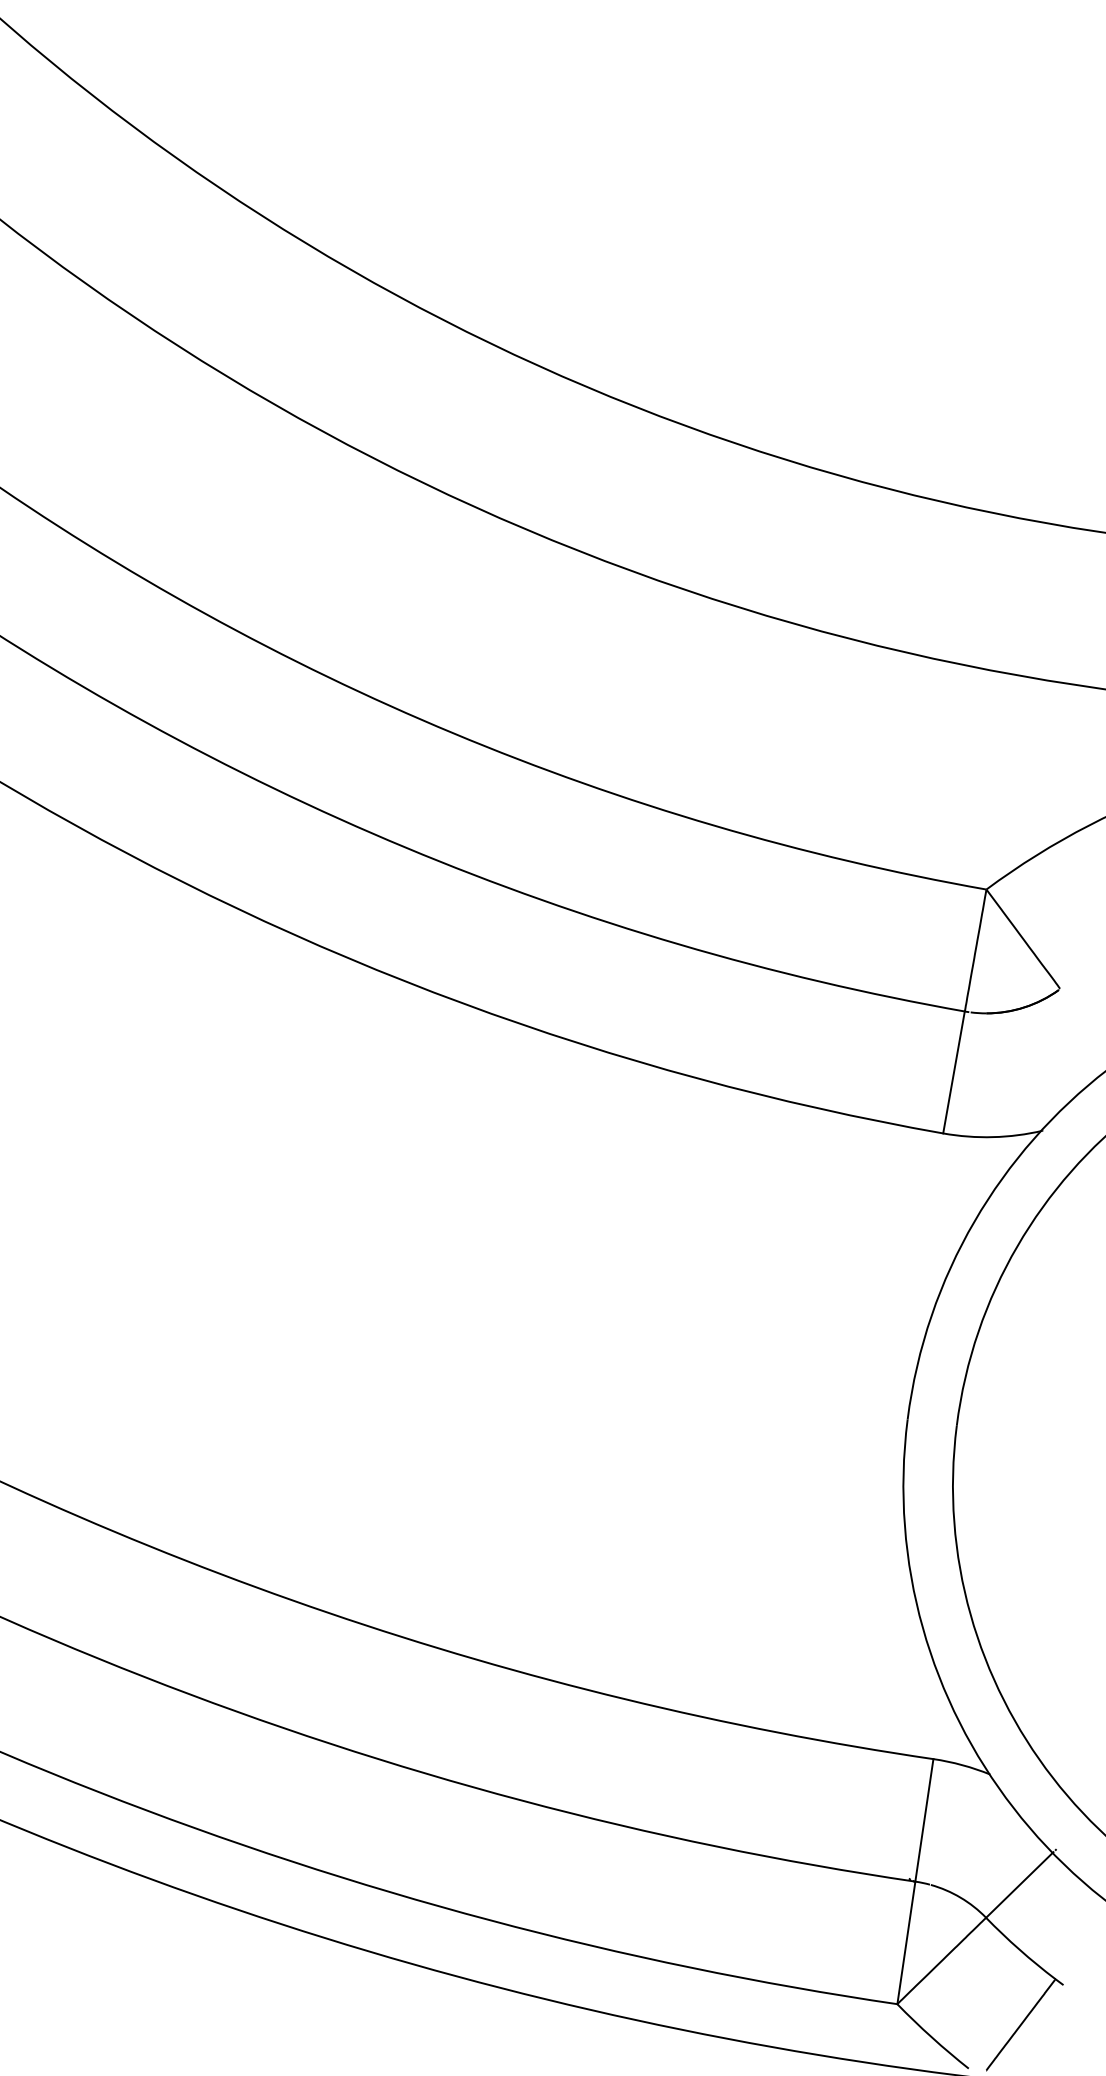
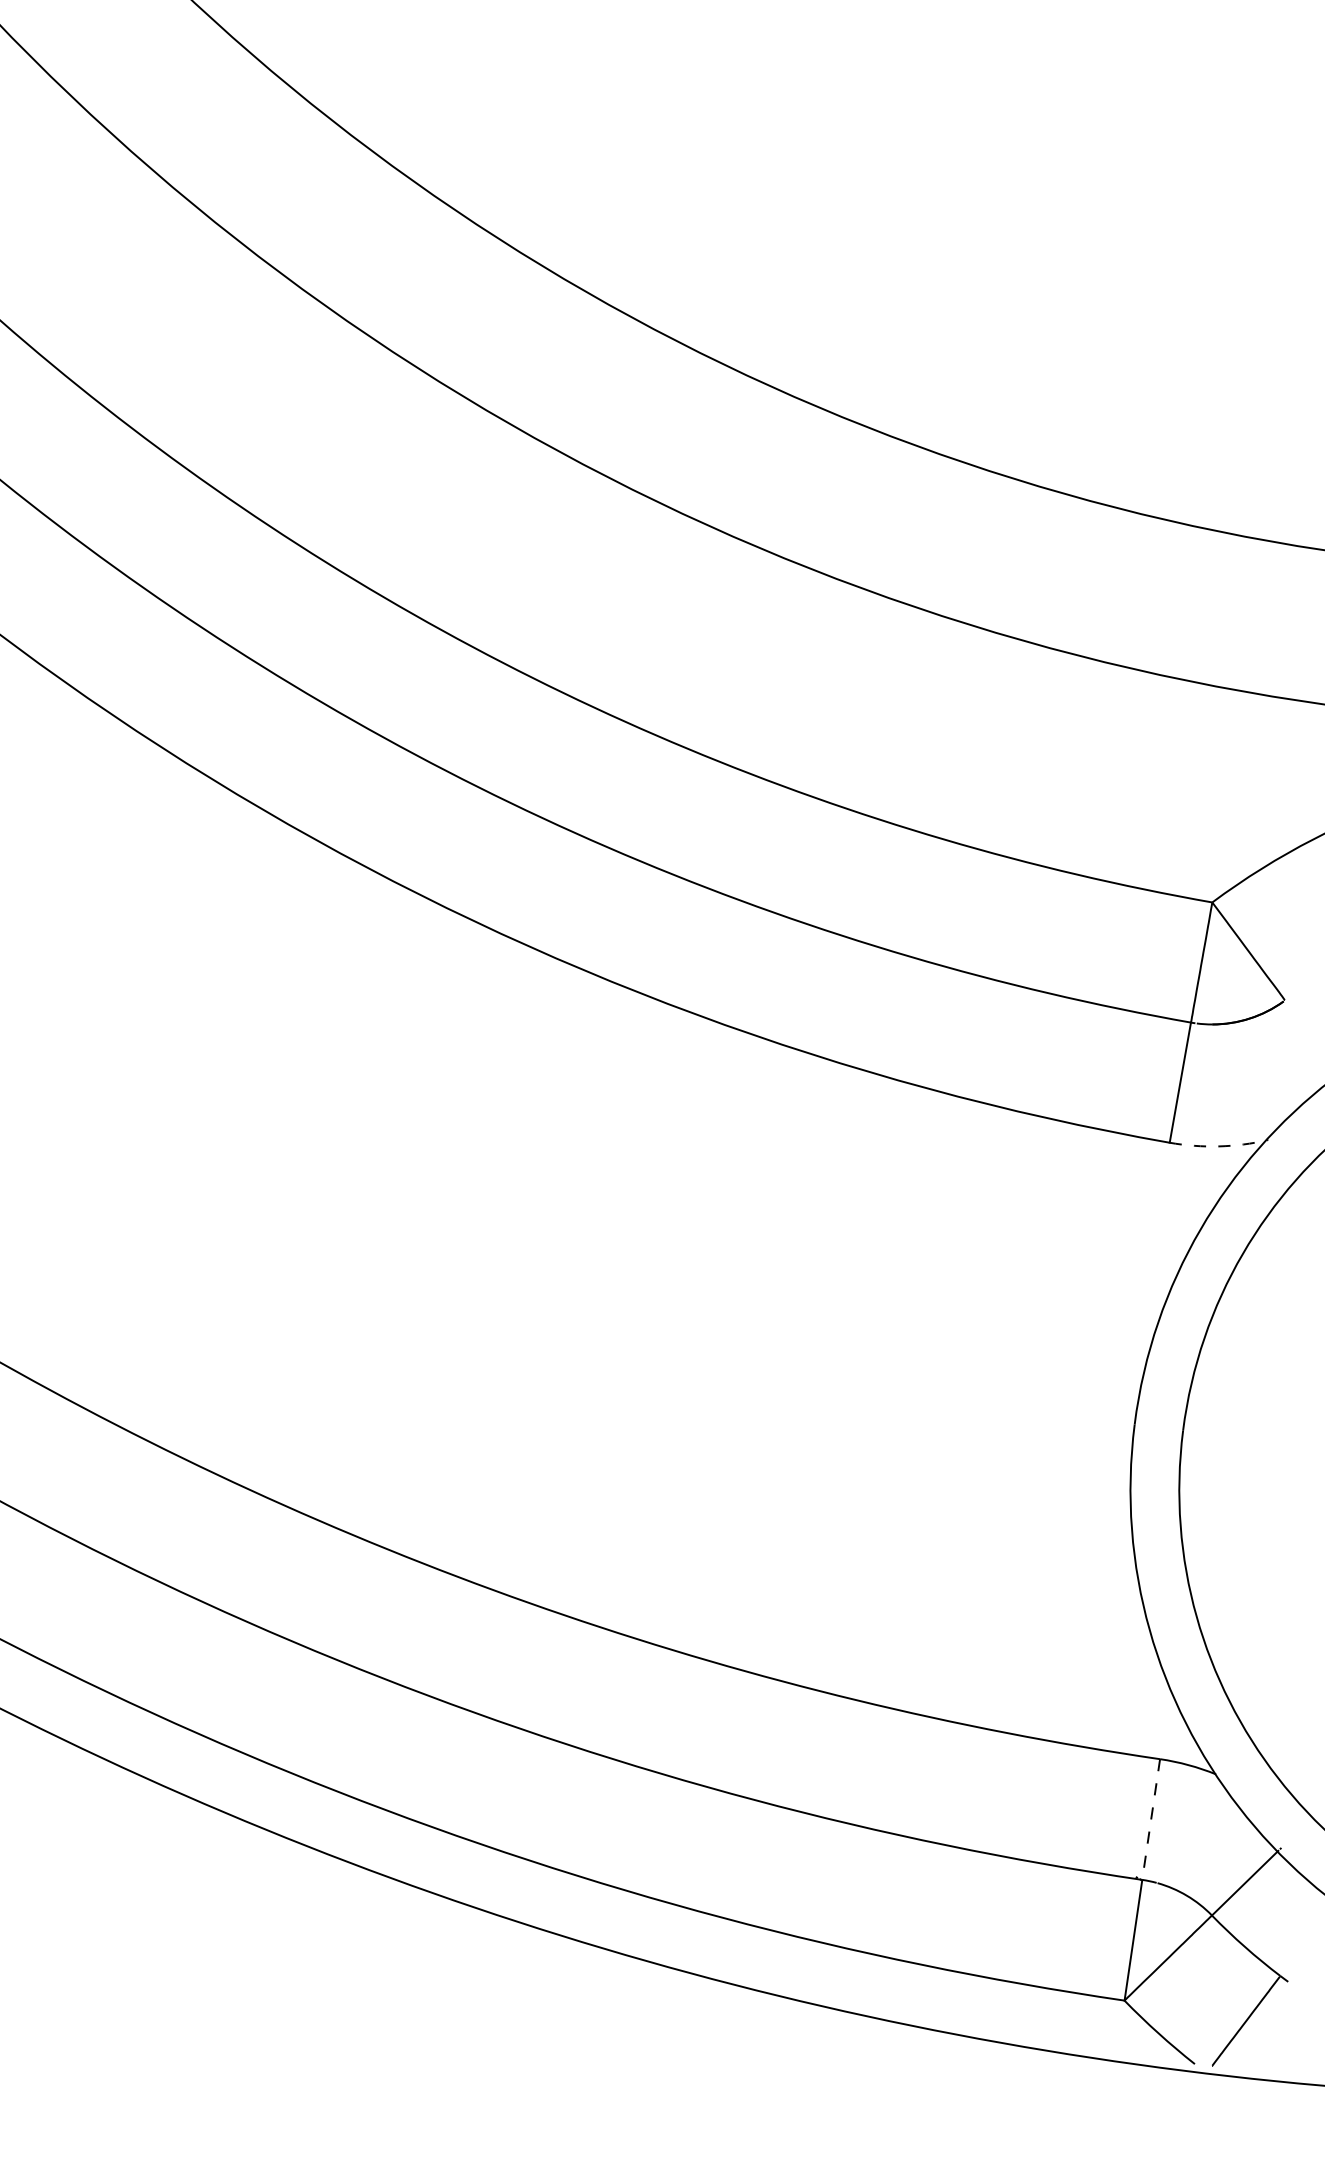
arc: (992, 1137) -> (1218, 1146), solid -> dashed
line: (924, 1820) -> (1151, 1819), solid -> dashed

